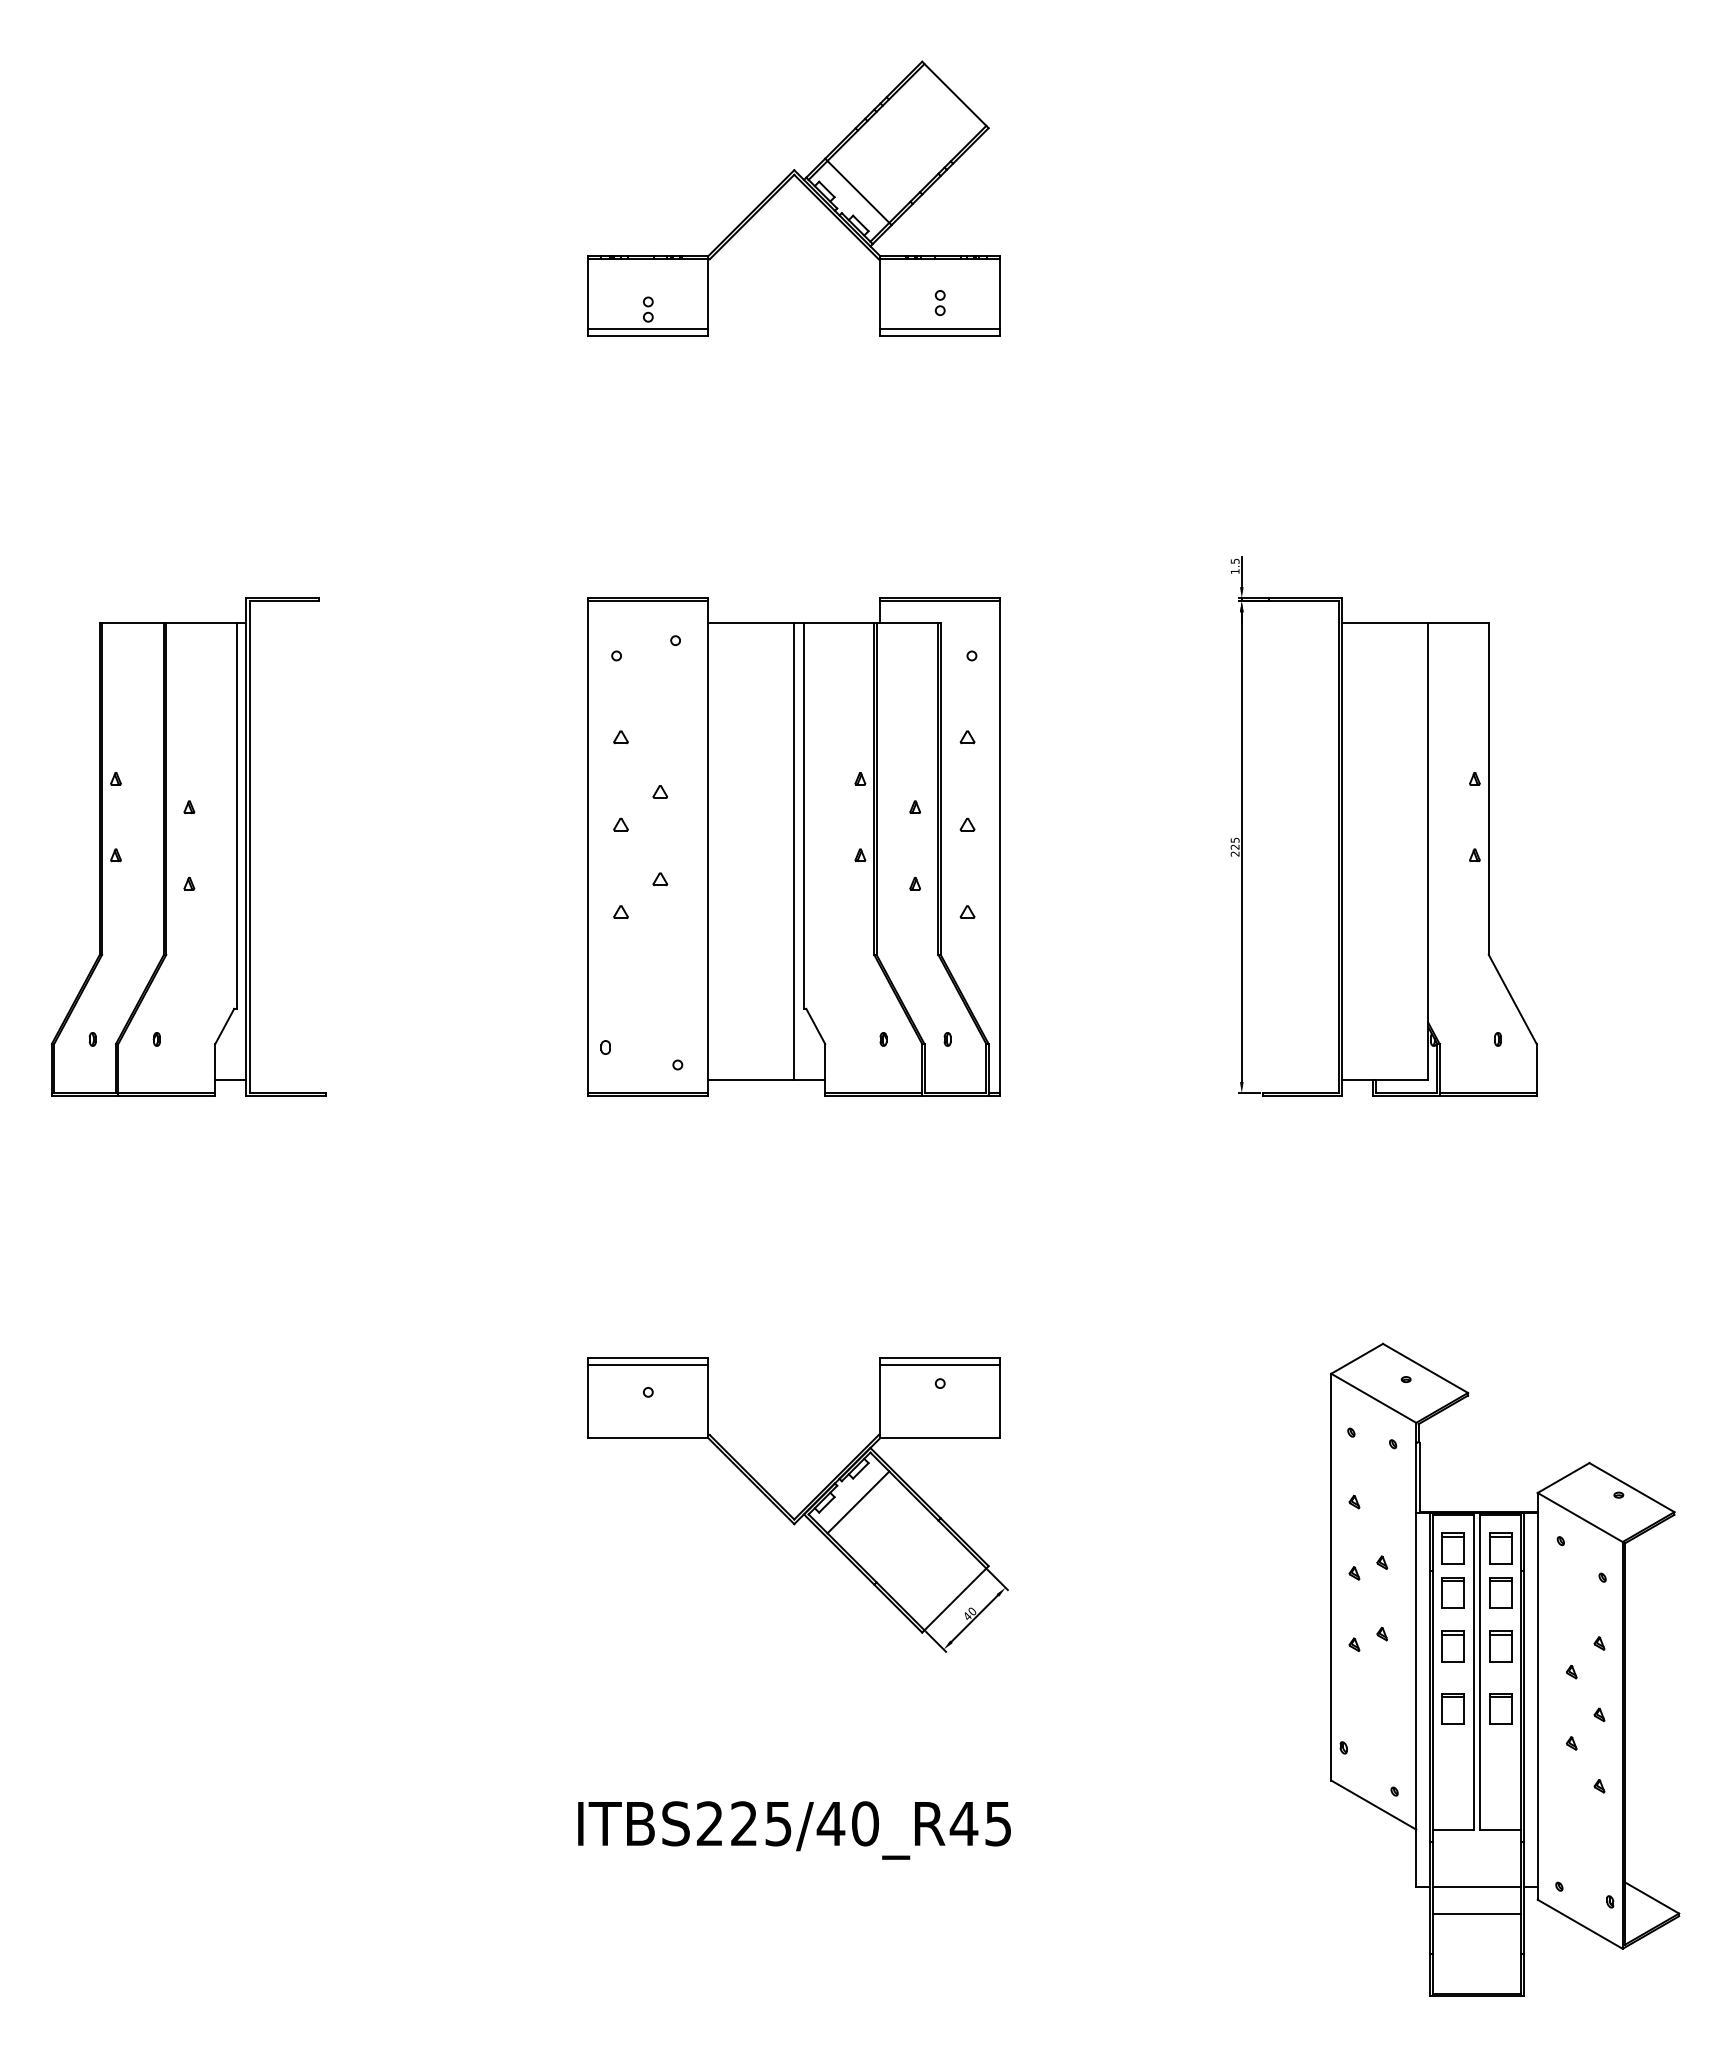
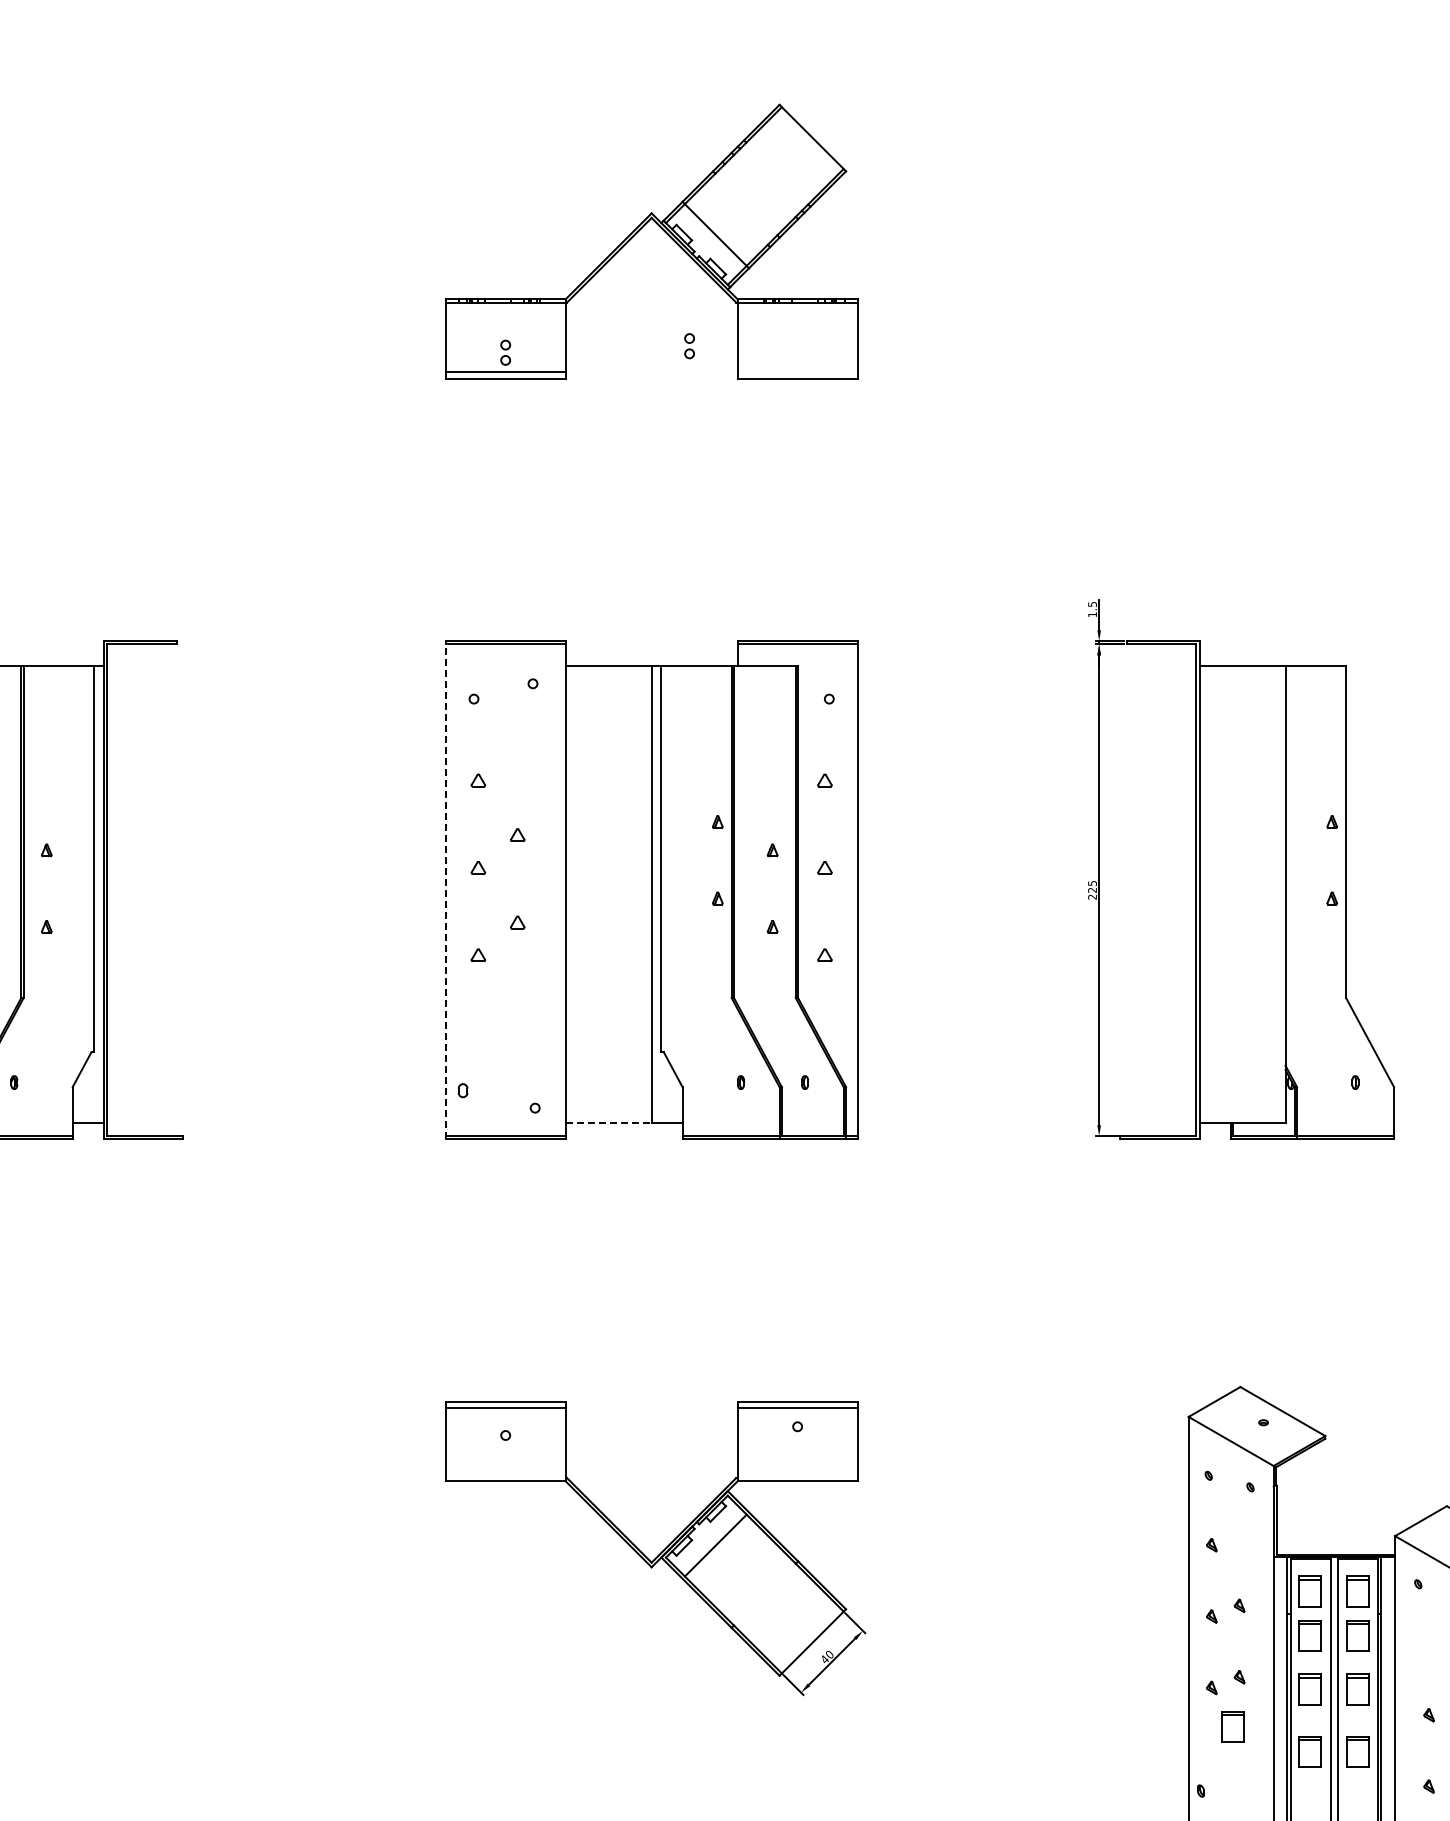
part: (939, 303) -> (688, 346), moved
line: (940, 329) -> (797, 372), removed
line: (588, 846) -> (445, 889), solid -> dashed
line: (751, 1080) -> (608, 1123), solid -> dashed
part: (1375, 1683) -> (1232, 1726), added

